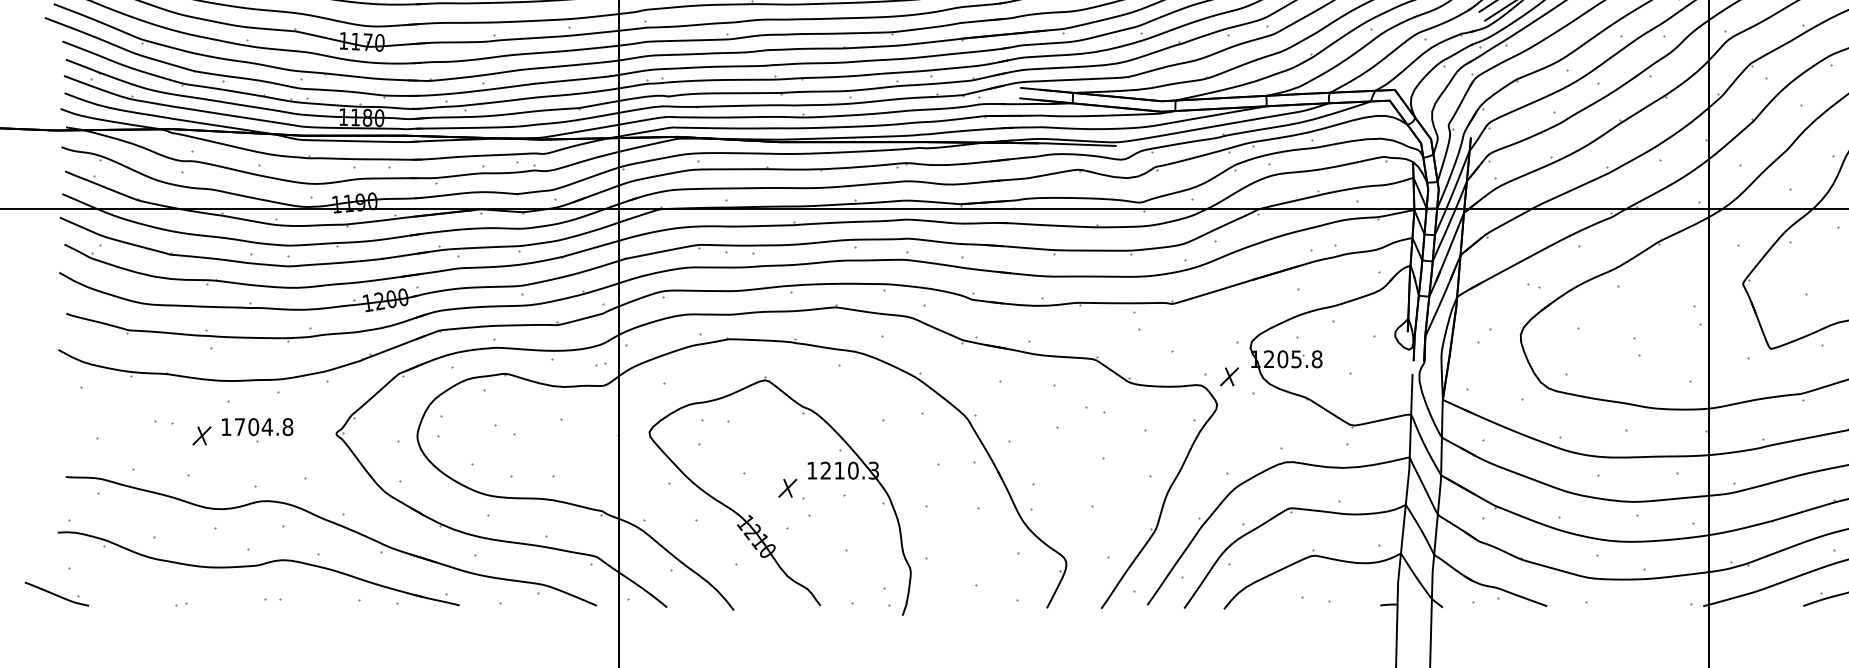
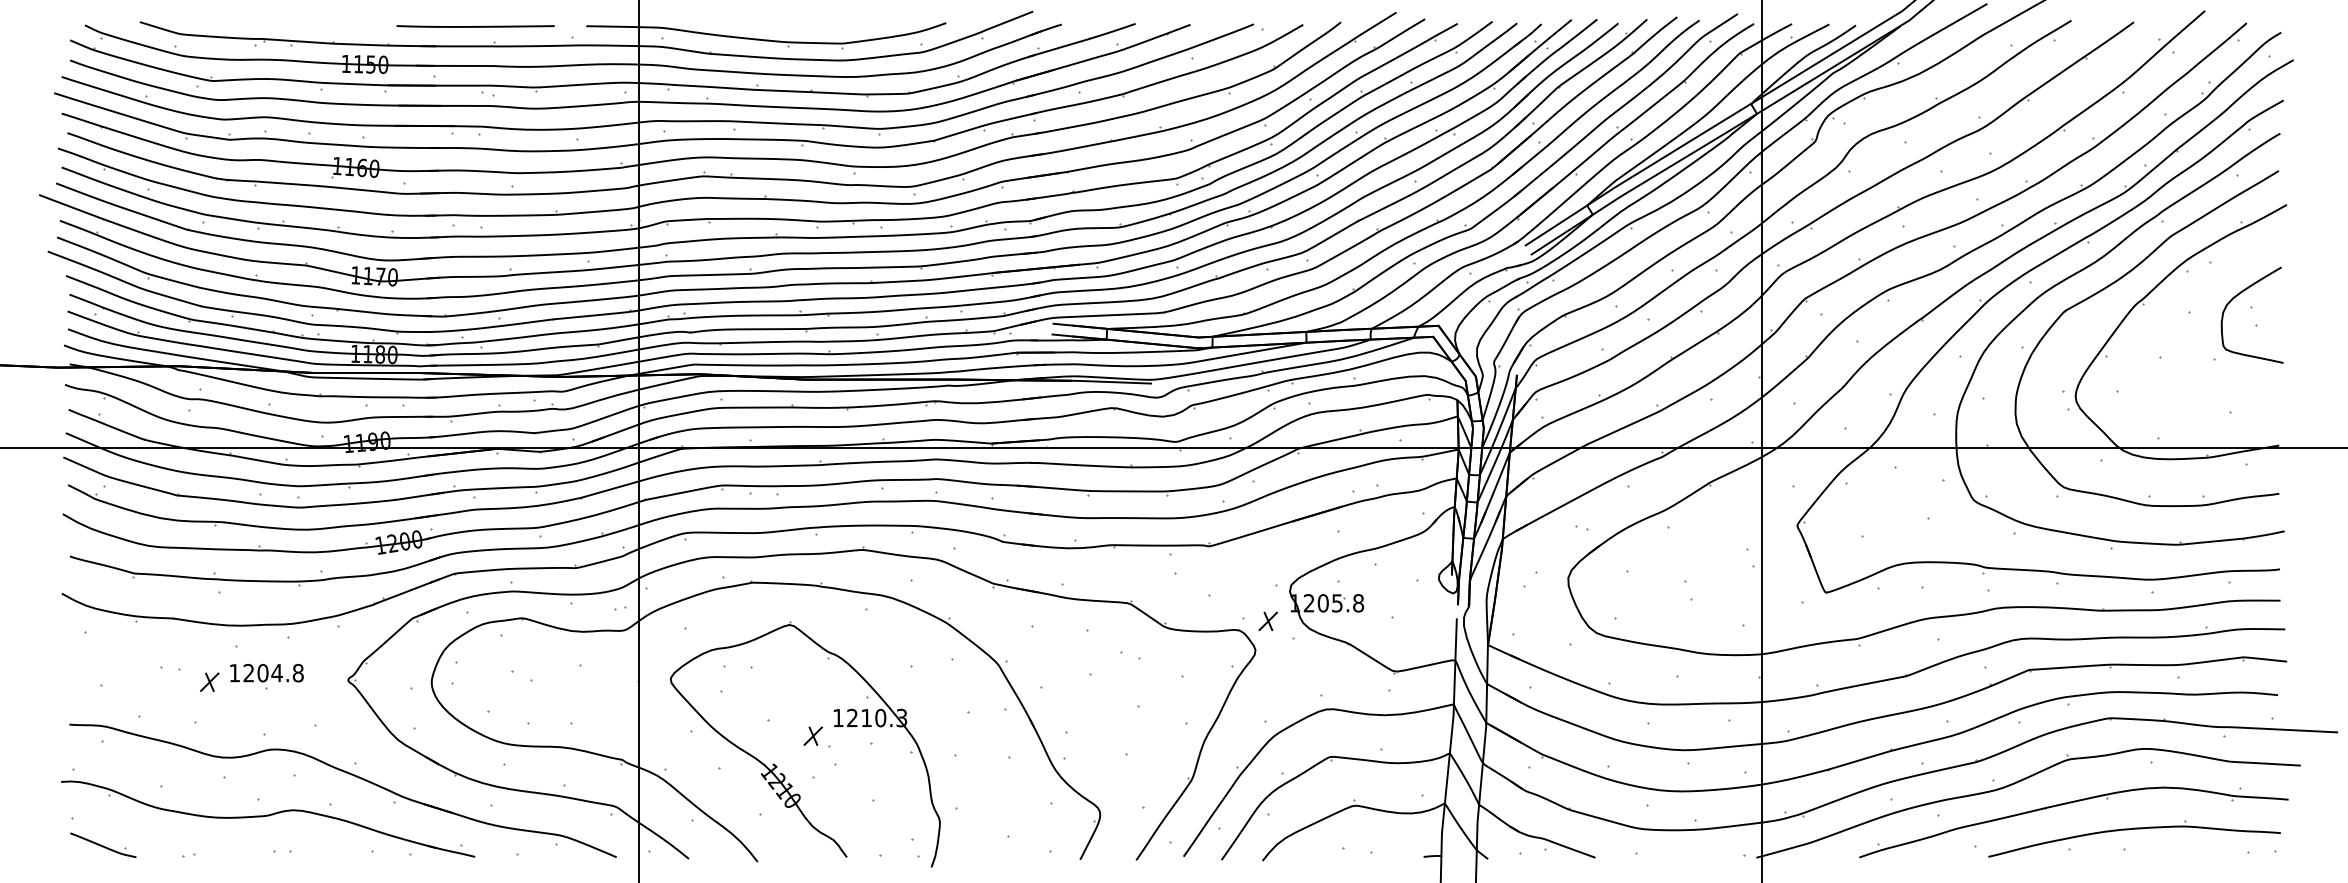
text: (239, 426) -> (248, 672), 1704.8 -> 1204.8
part: (57, 593) -> (103, 844), moved

